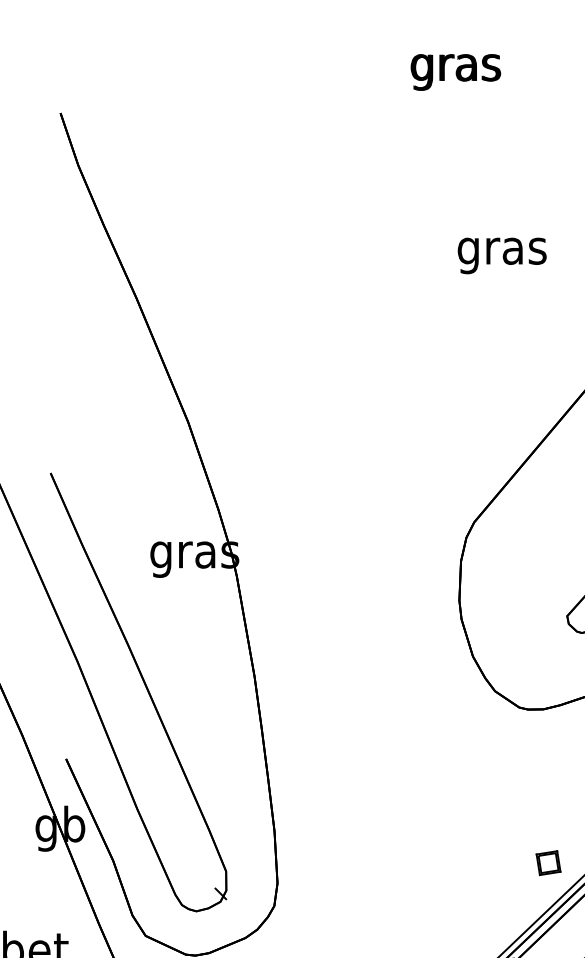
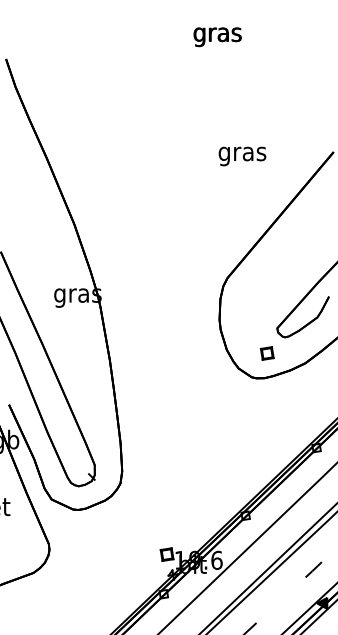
text: (502, 255) -> (242, 156), moved
part: (547, 863) -> (266, 353), moved

